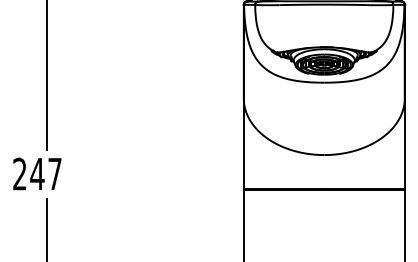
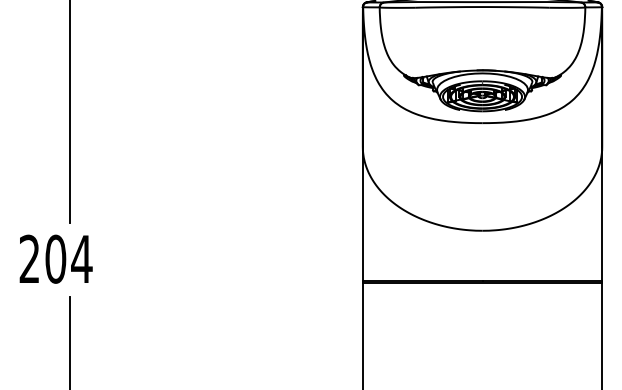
text: (46, 173) -> (69, 258), 247 -> 204

